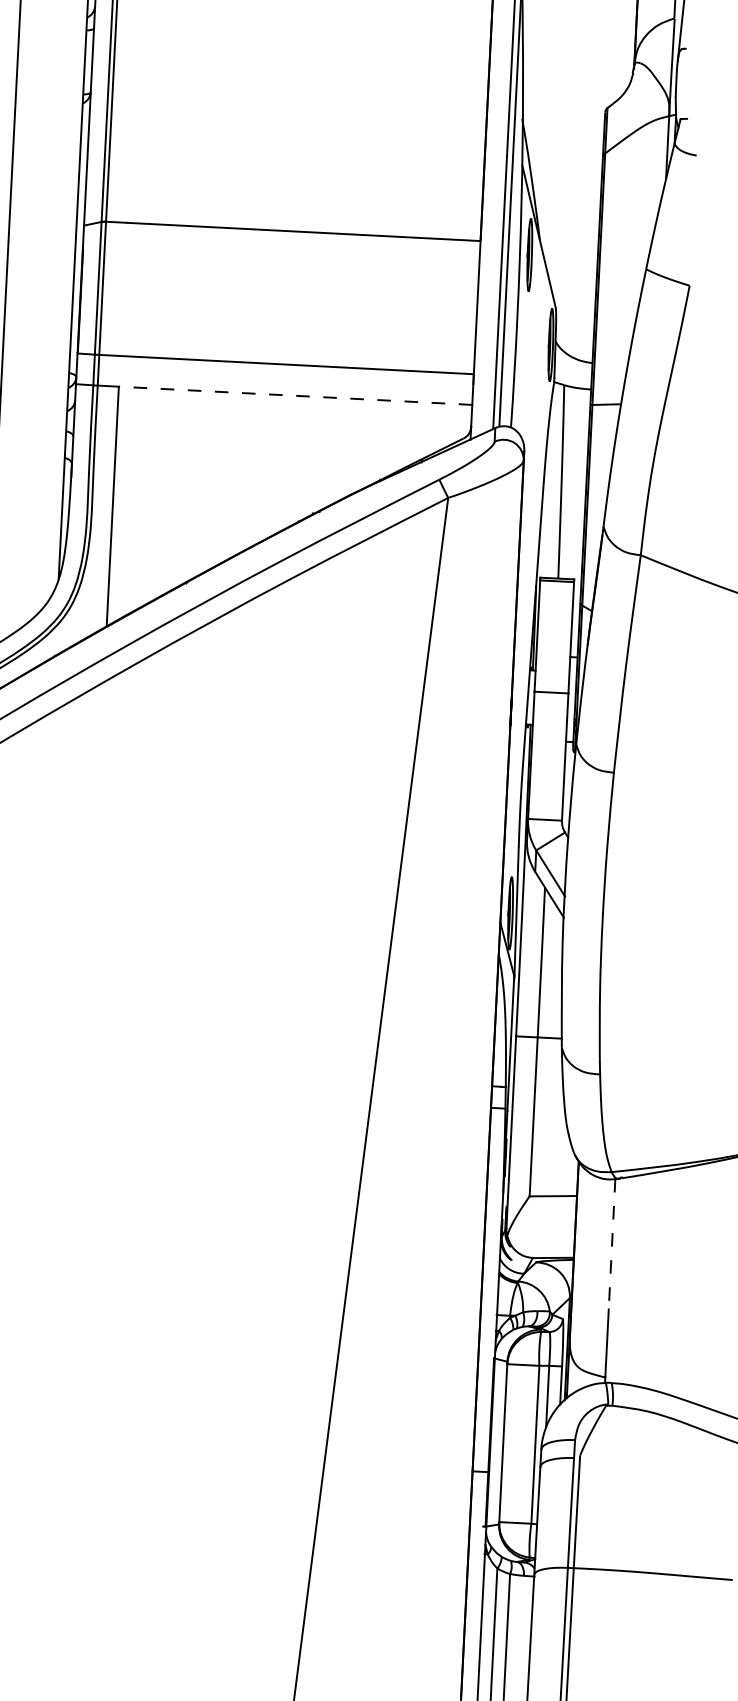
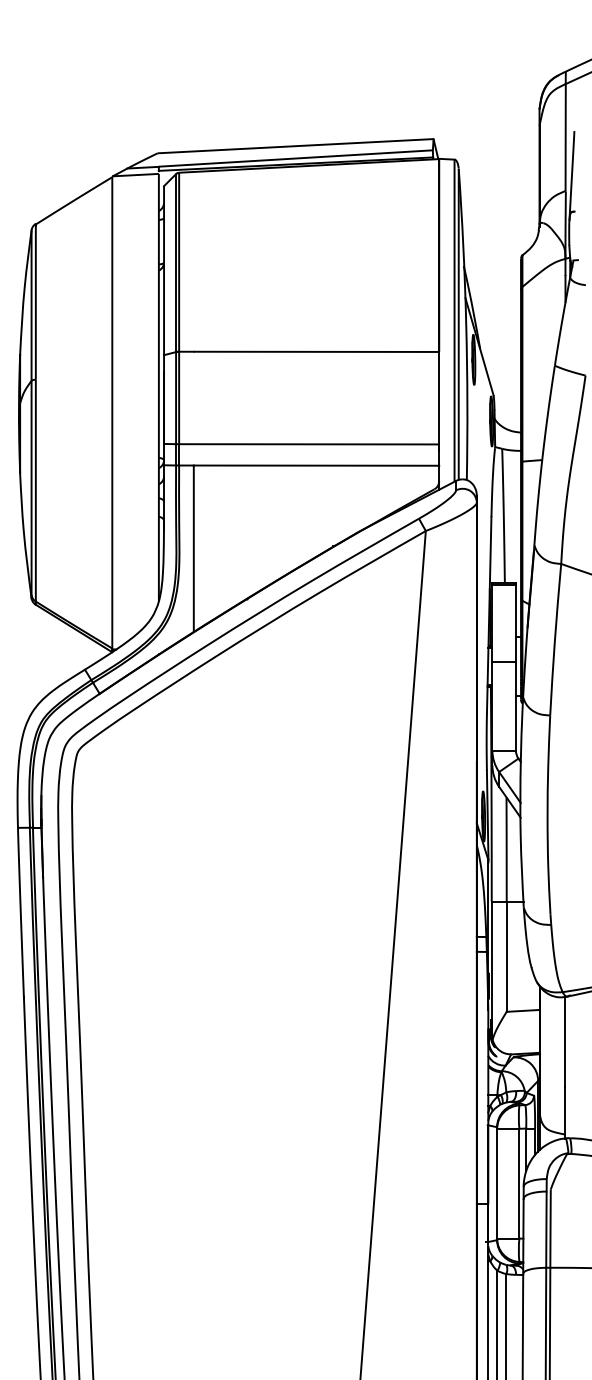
line: (295, 395) -> (316, 465), dashed -> solid
line: (612, 1244) -> (565, 1042), dashed -> solid

